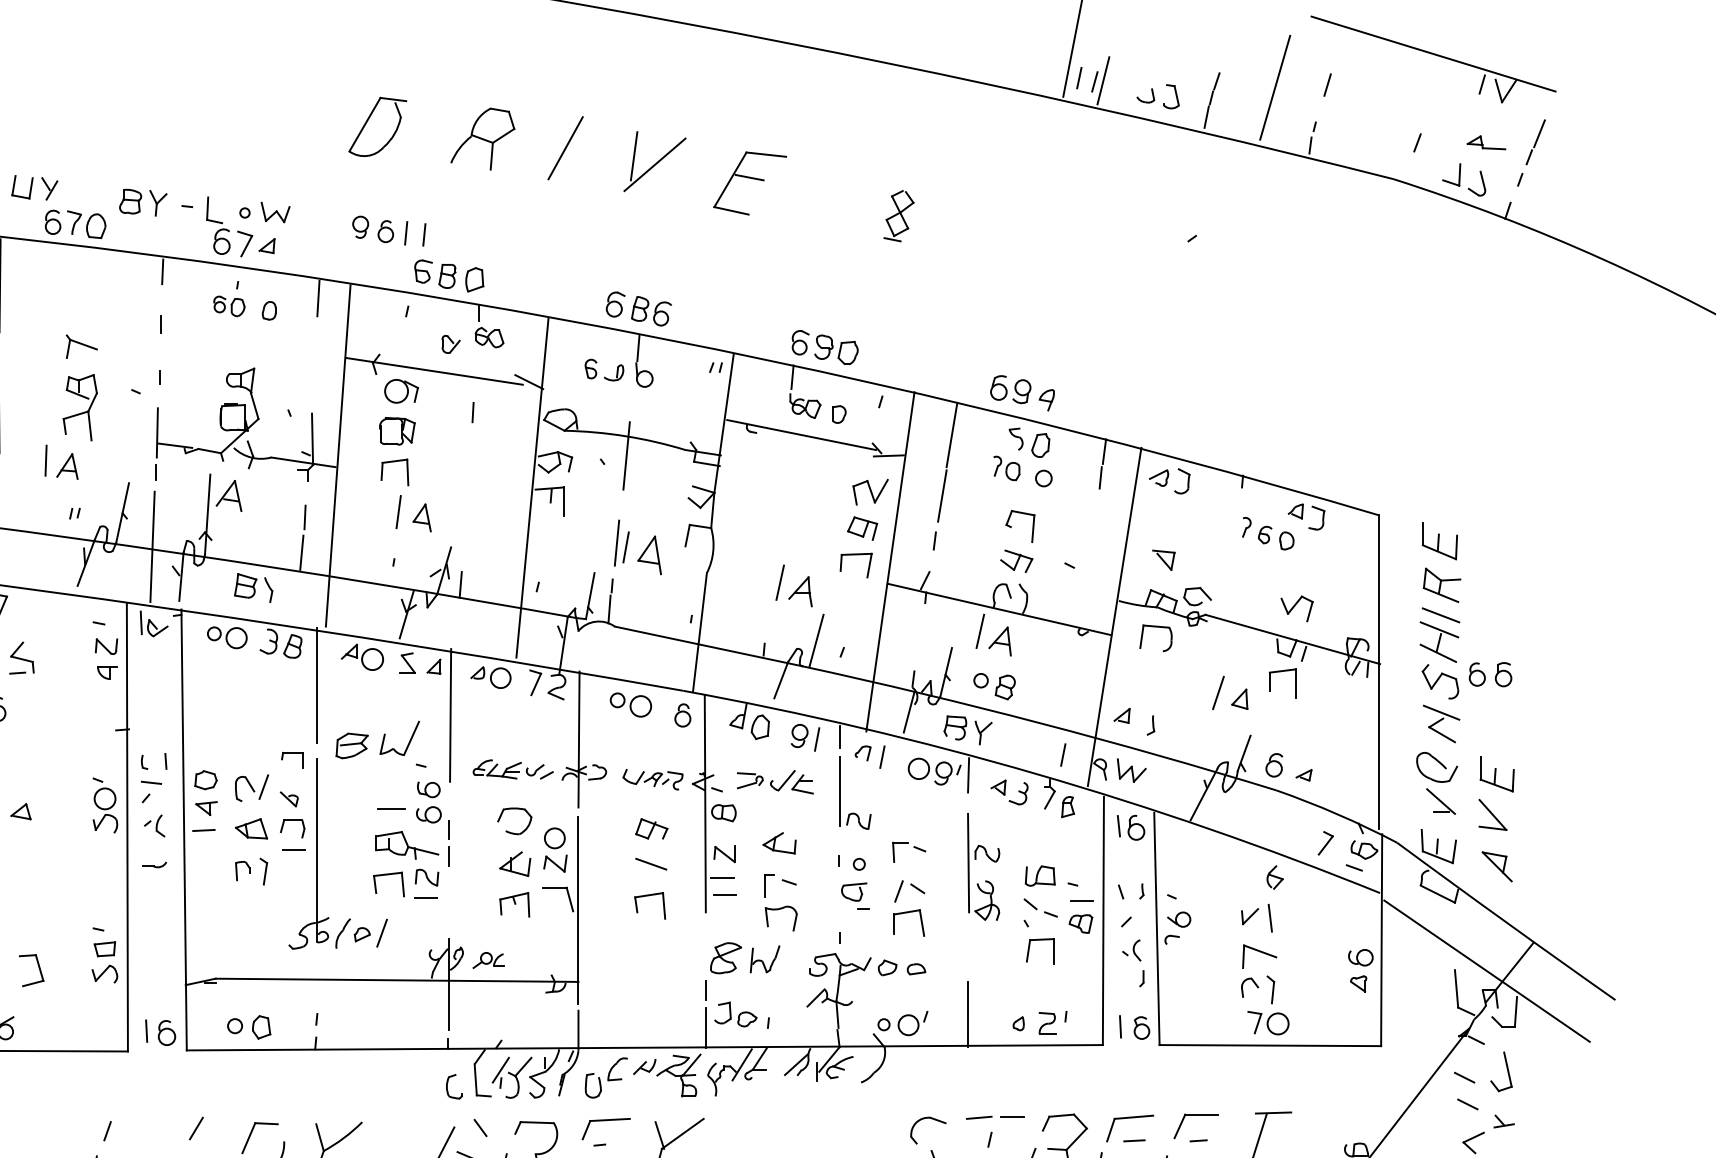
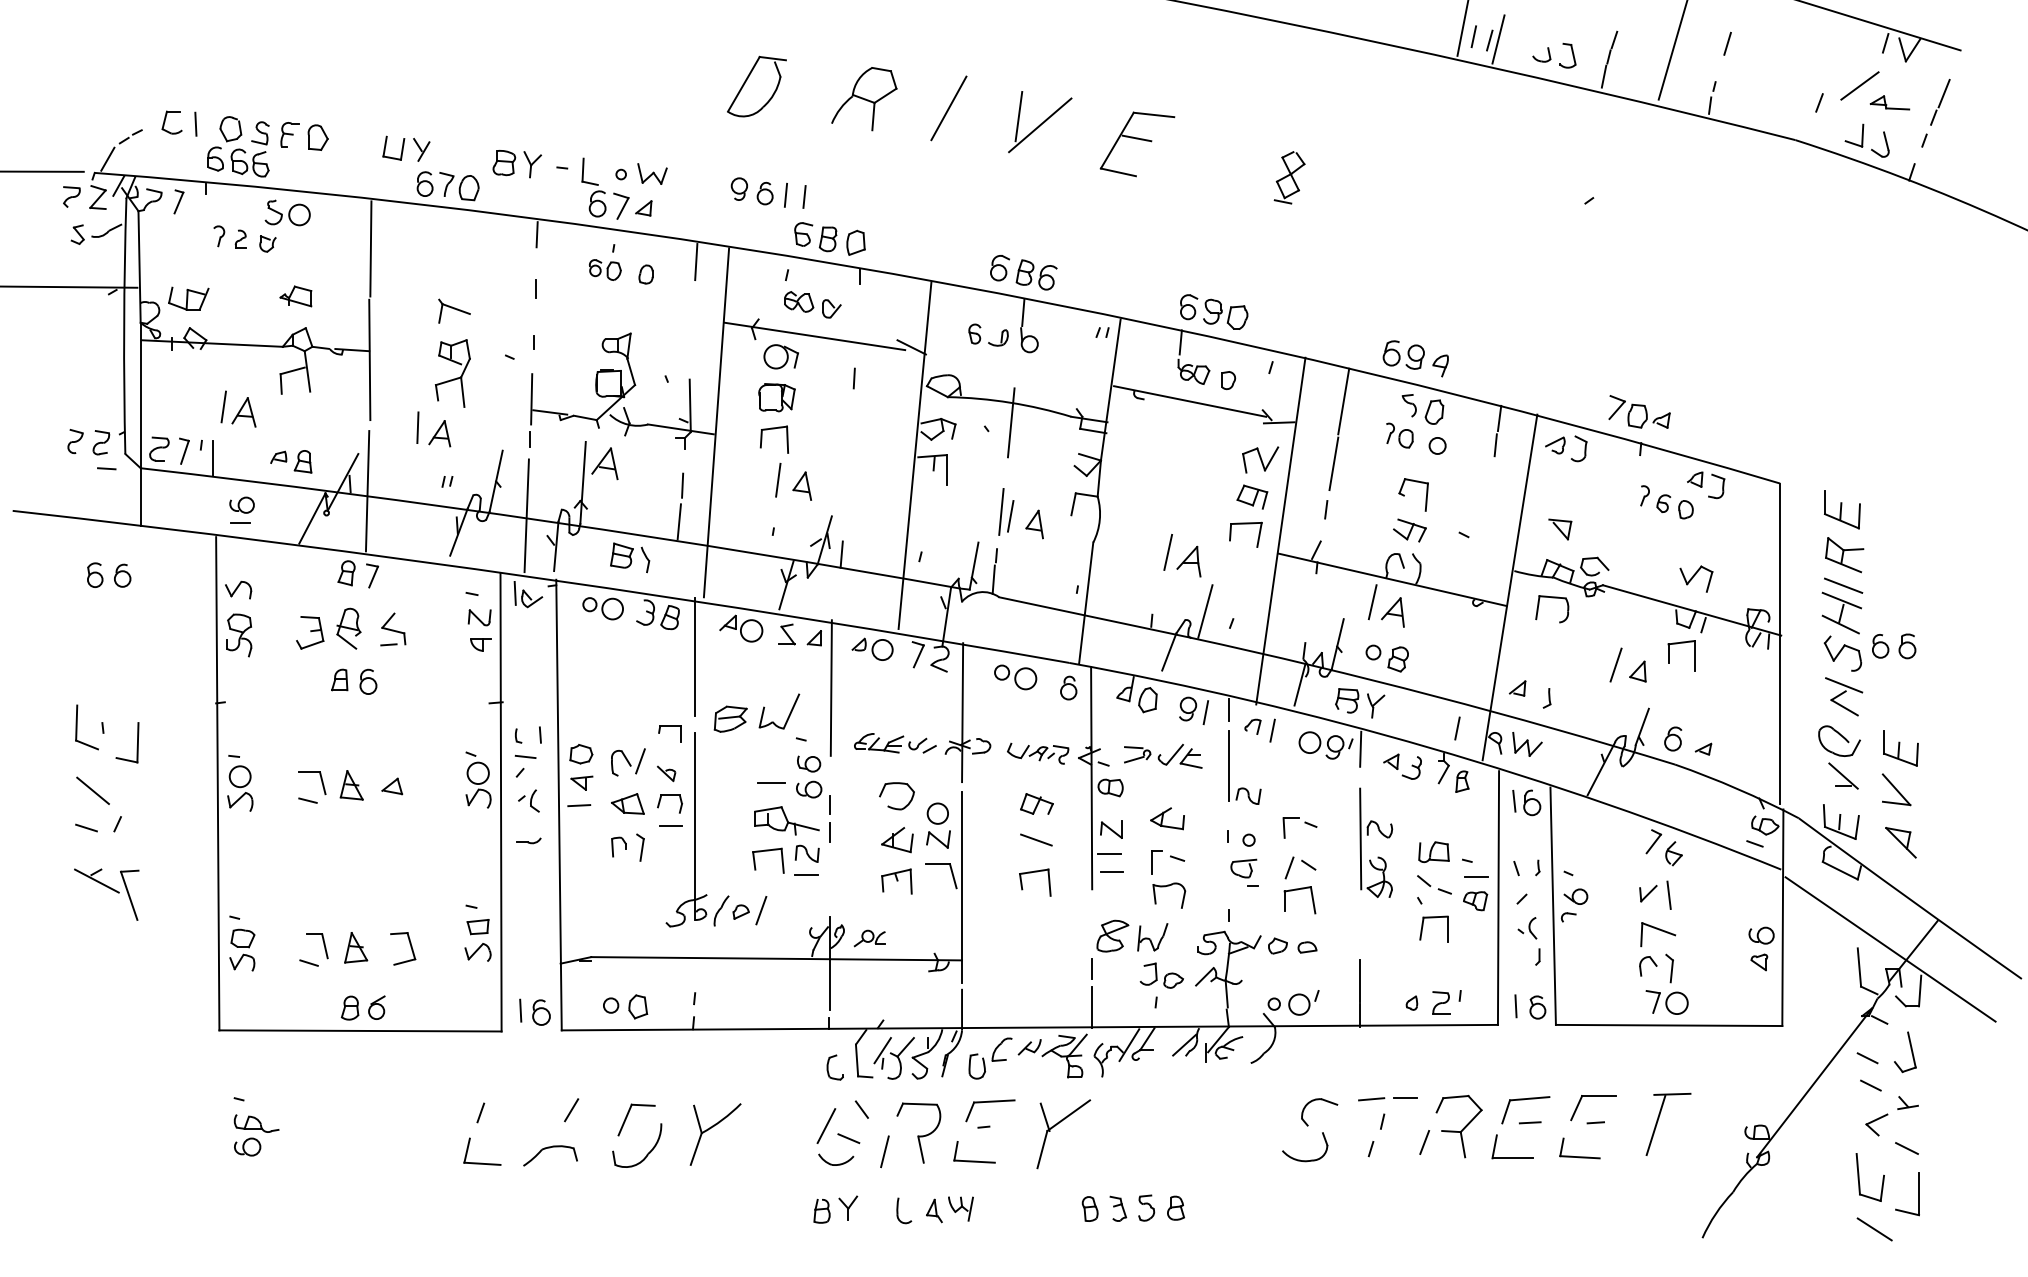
line: (1456, 125) -> (1859, 85), added
part: (489, 337) -> (799, 301), moved
part: (1241, 444) -> (1639, 411), added
part: (649, 555) -> (1034, 524), size x0.71
part: (1325, 843) -> (1653, 841), moved
part: (735, 1014) -> (1161, 975), moved

